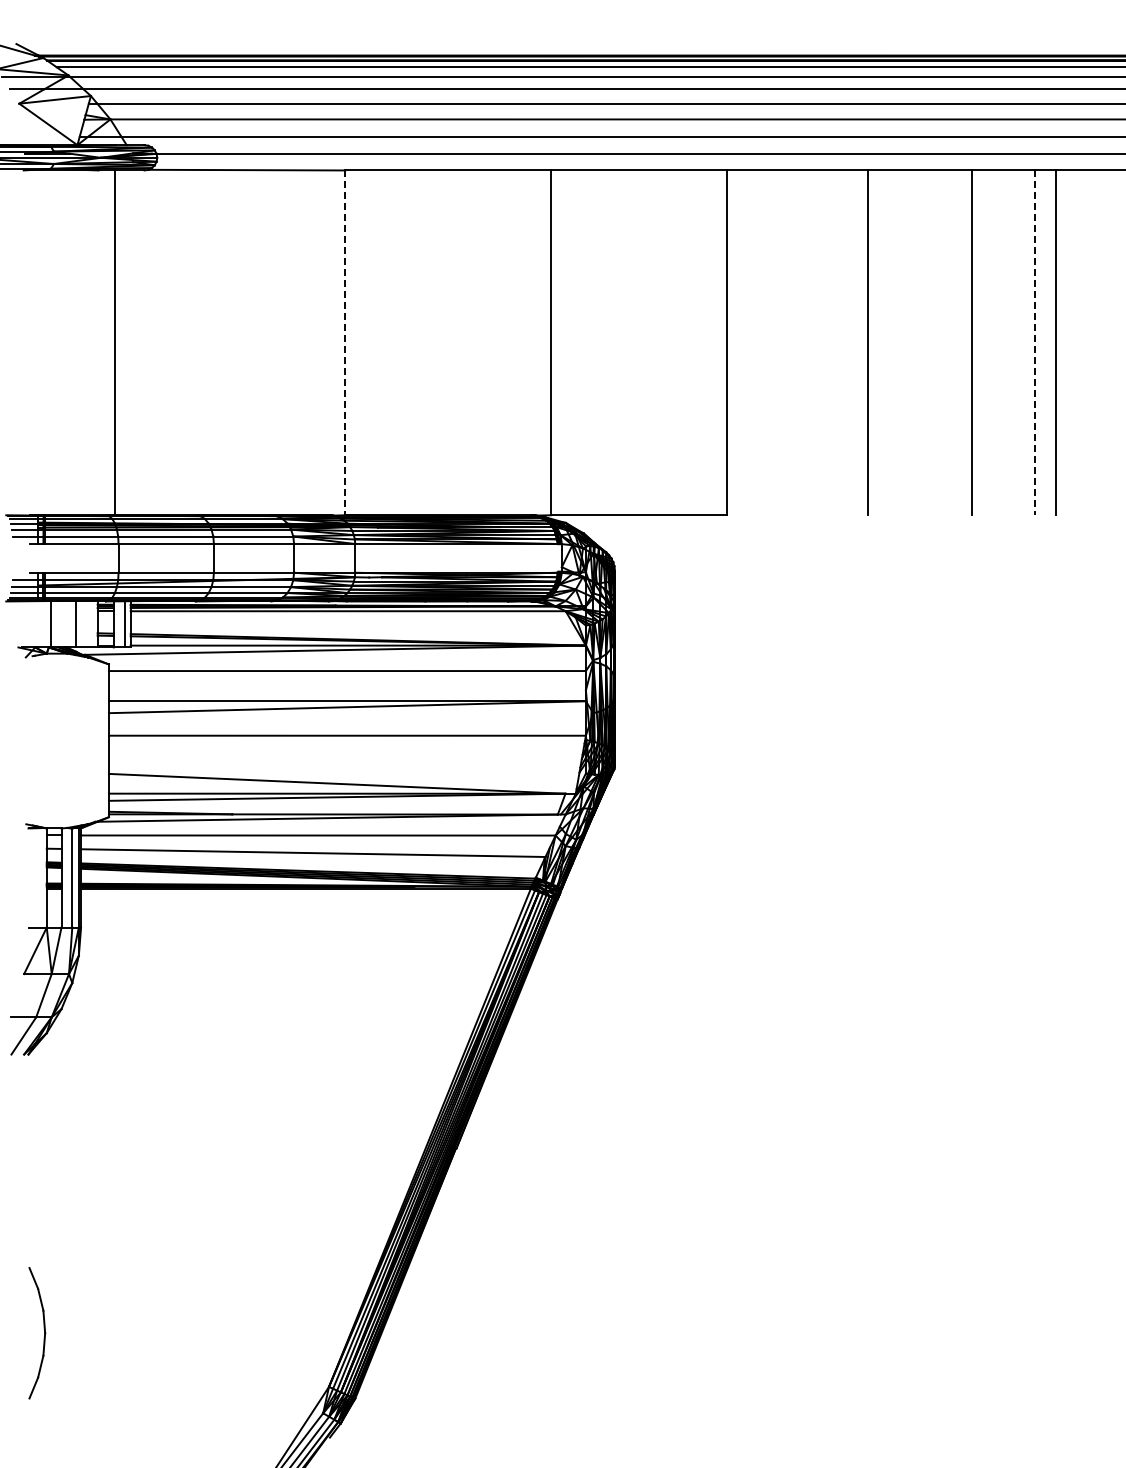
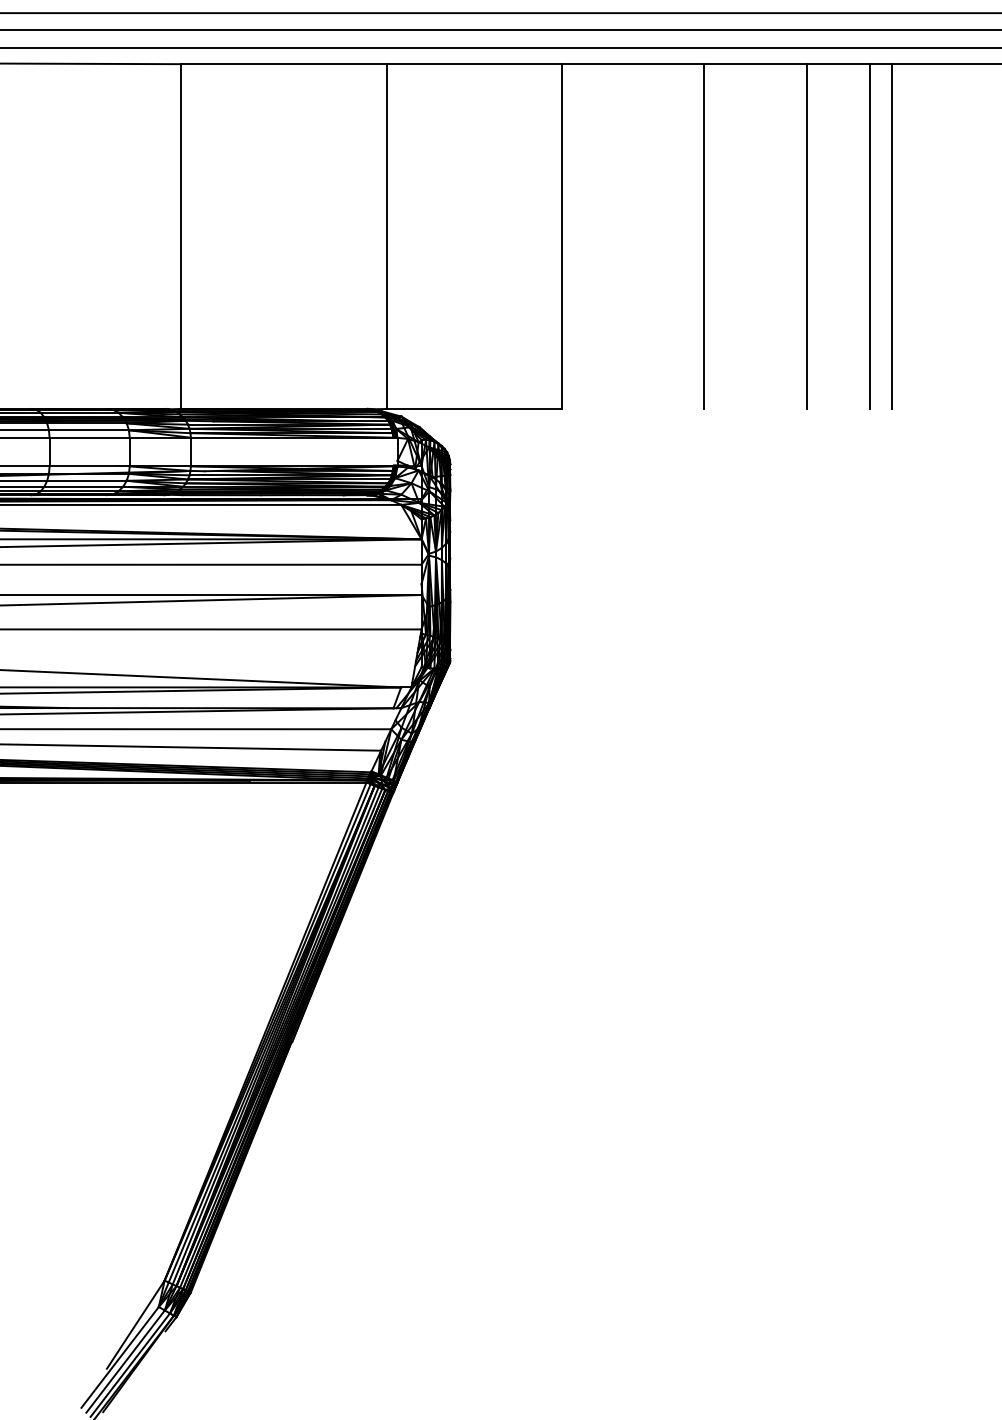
line: (345, 343) -> (181, 237), dashed -> solid
line: (1034, 343) -> (870, 237), dashed -> solid

